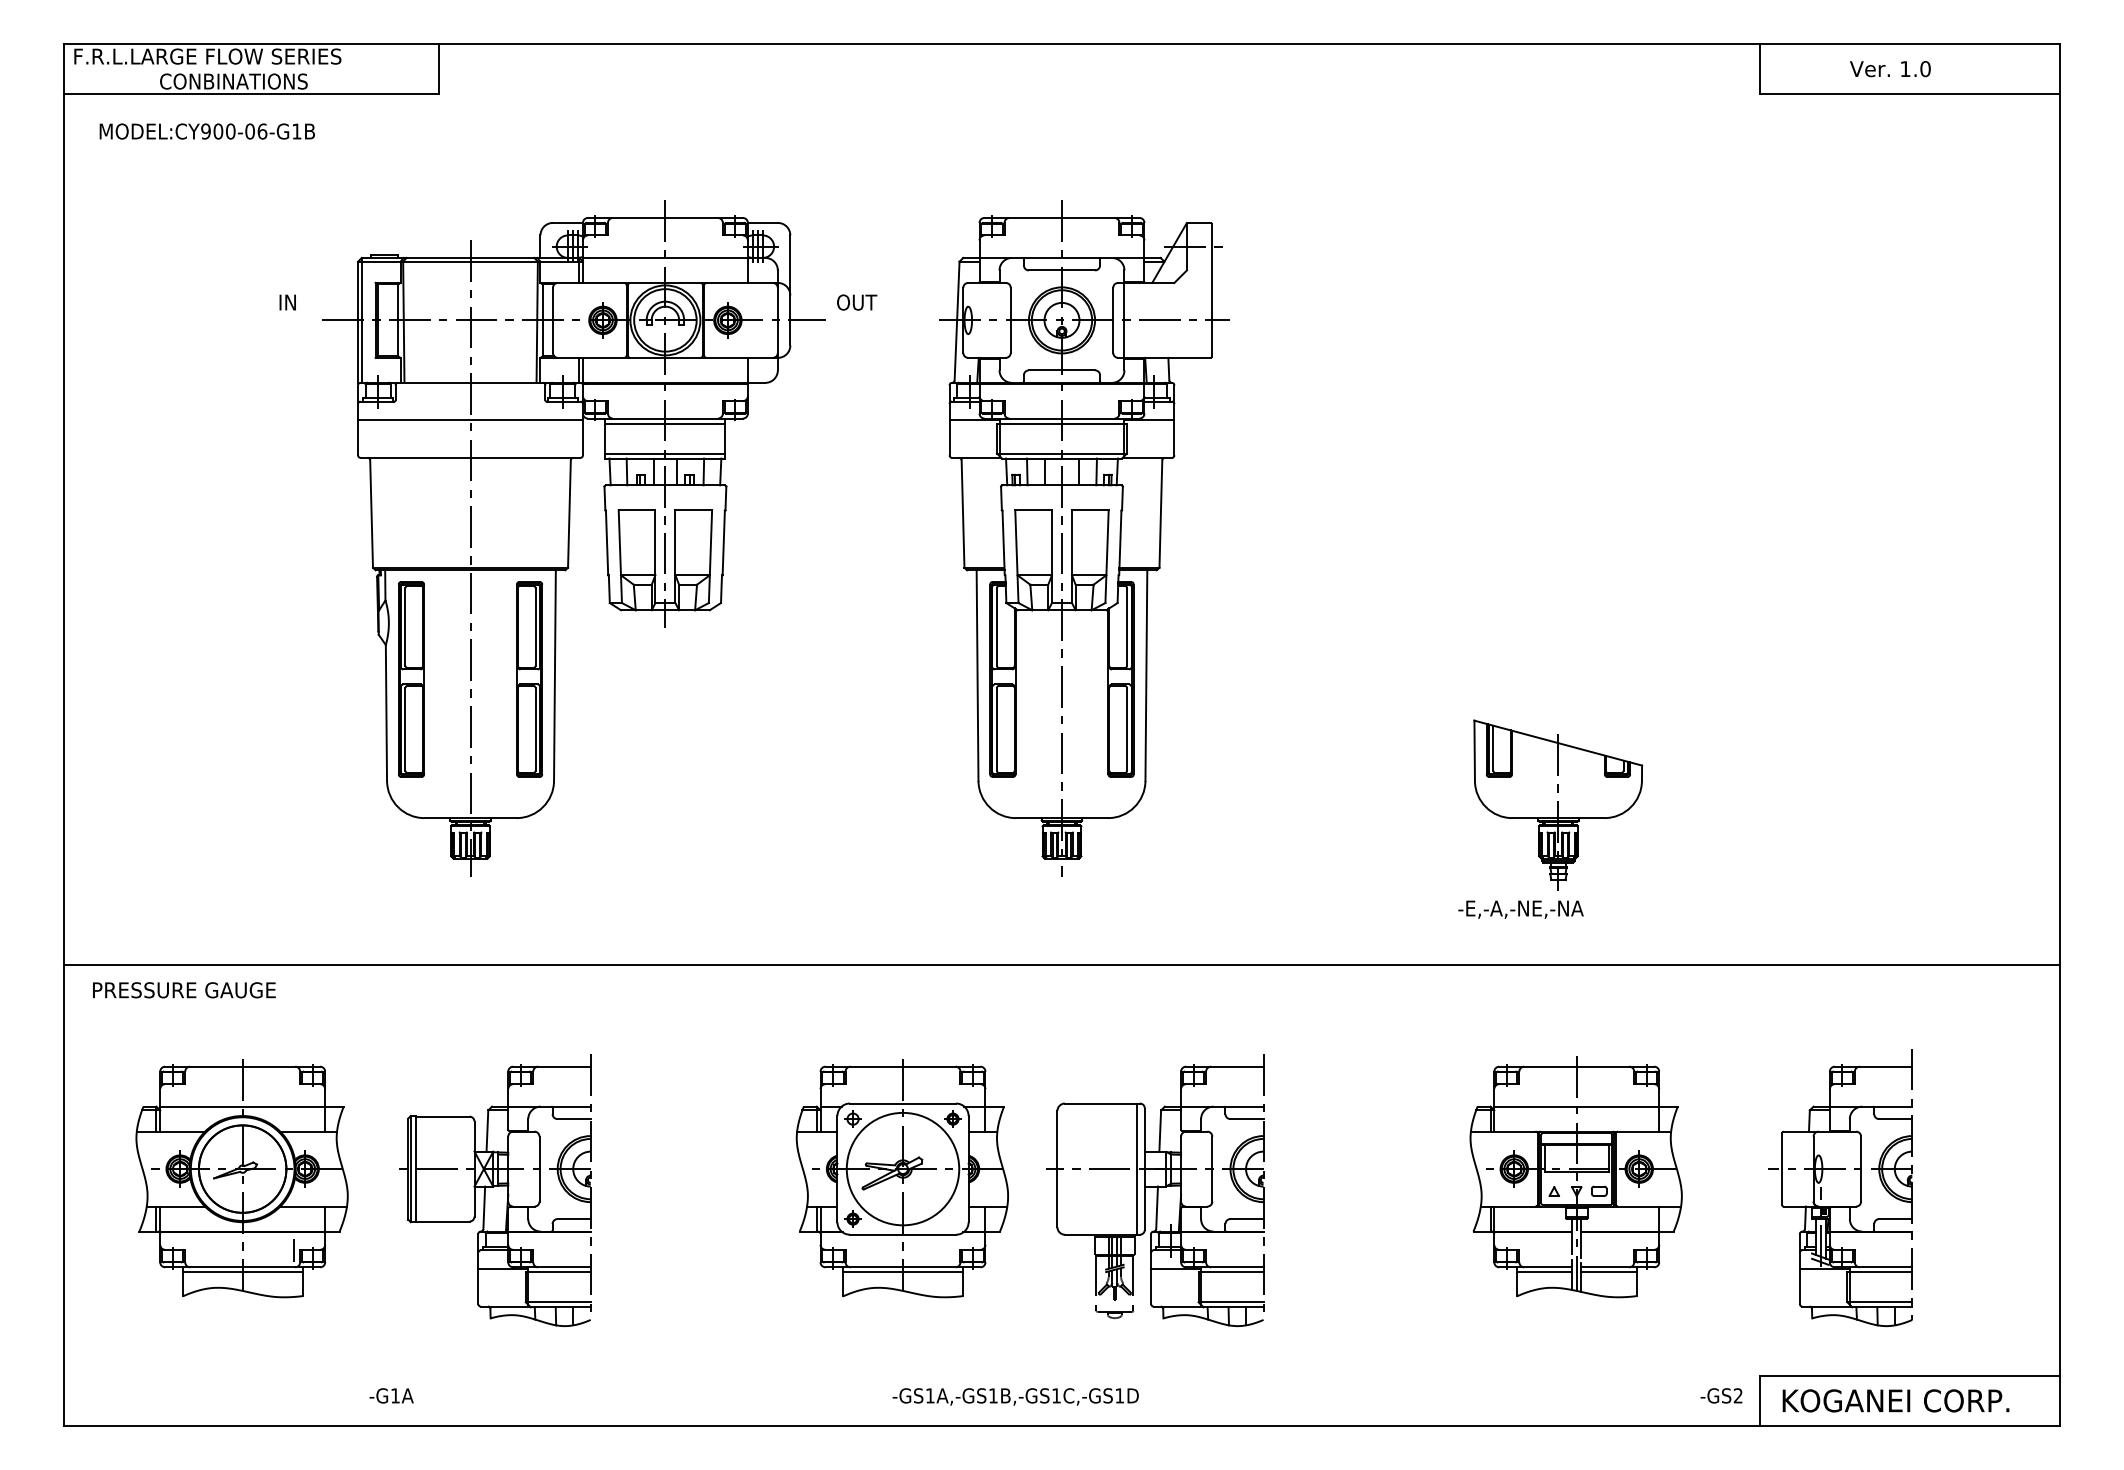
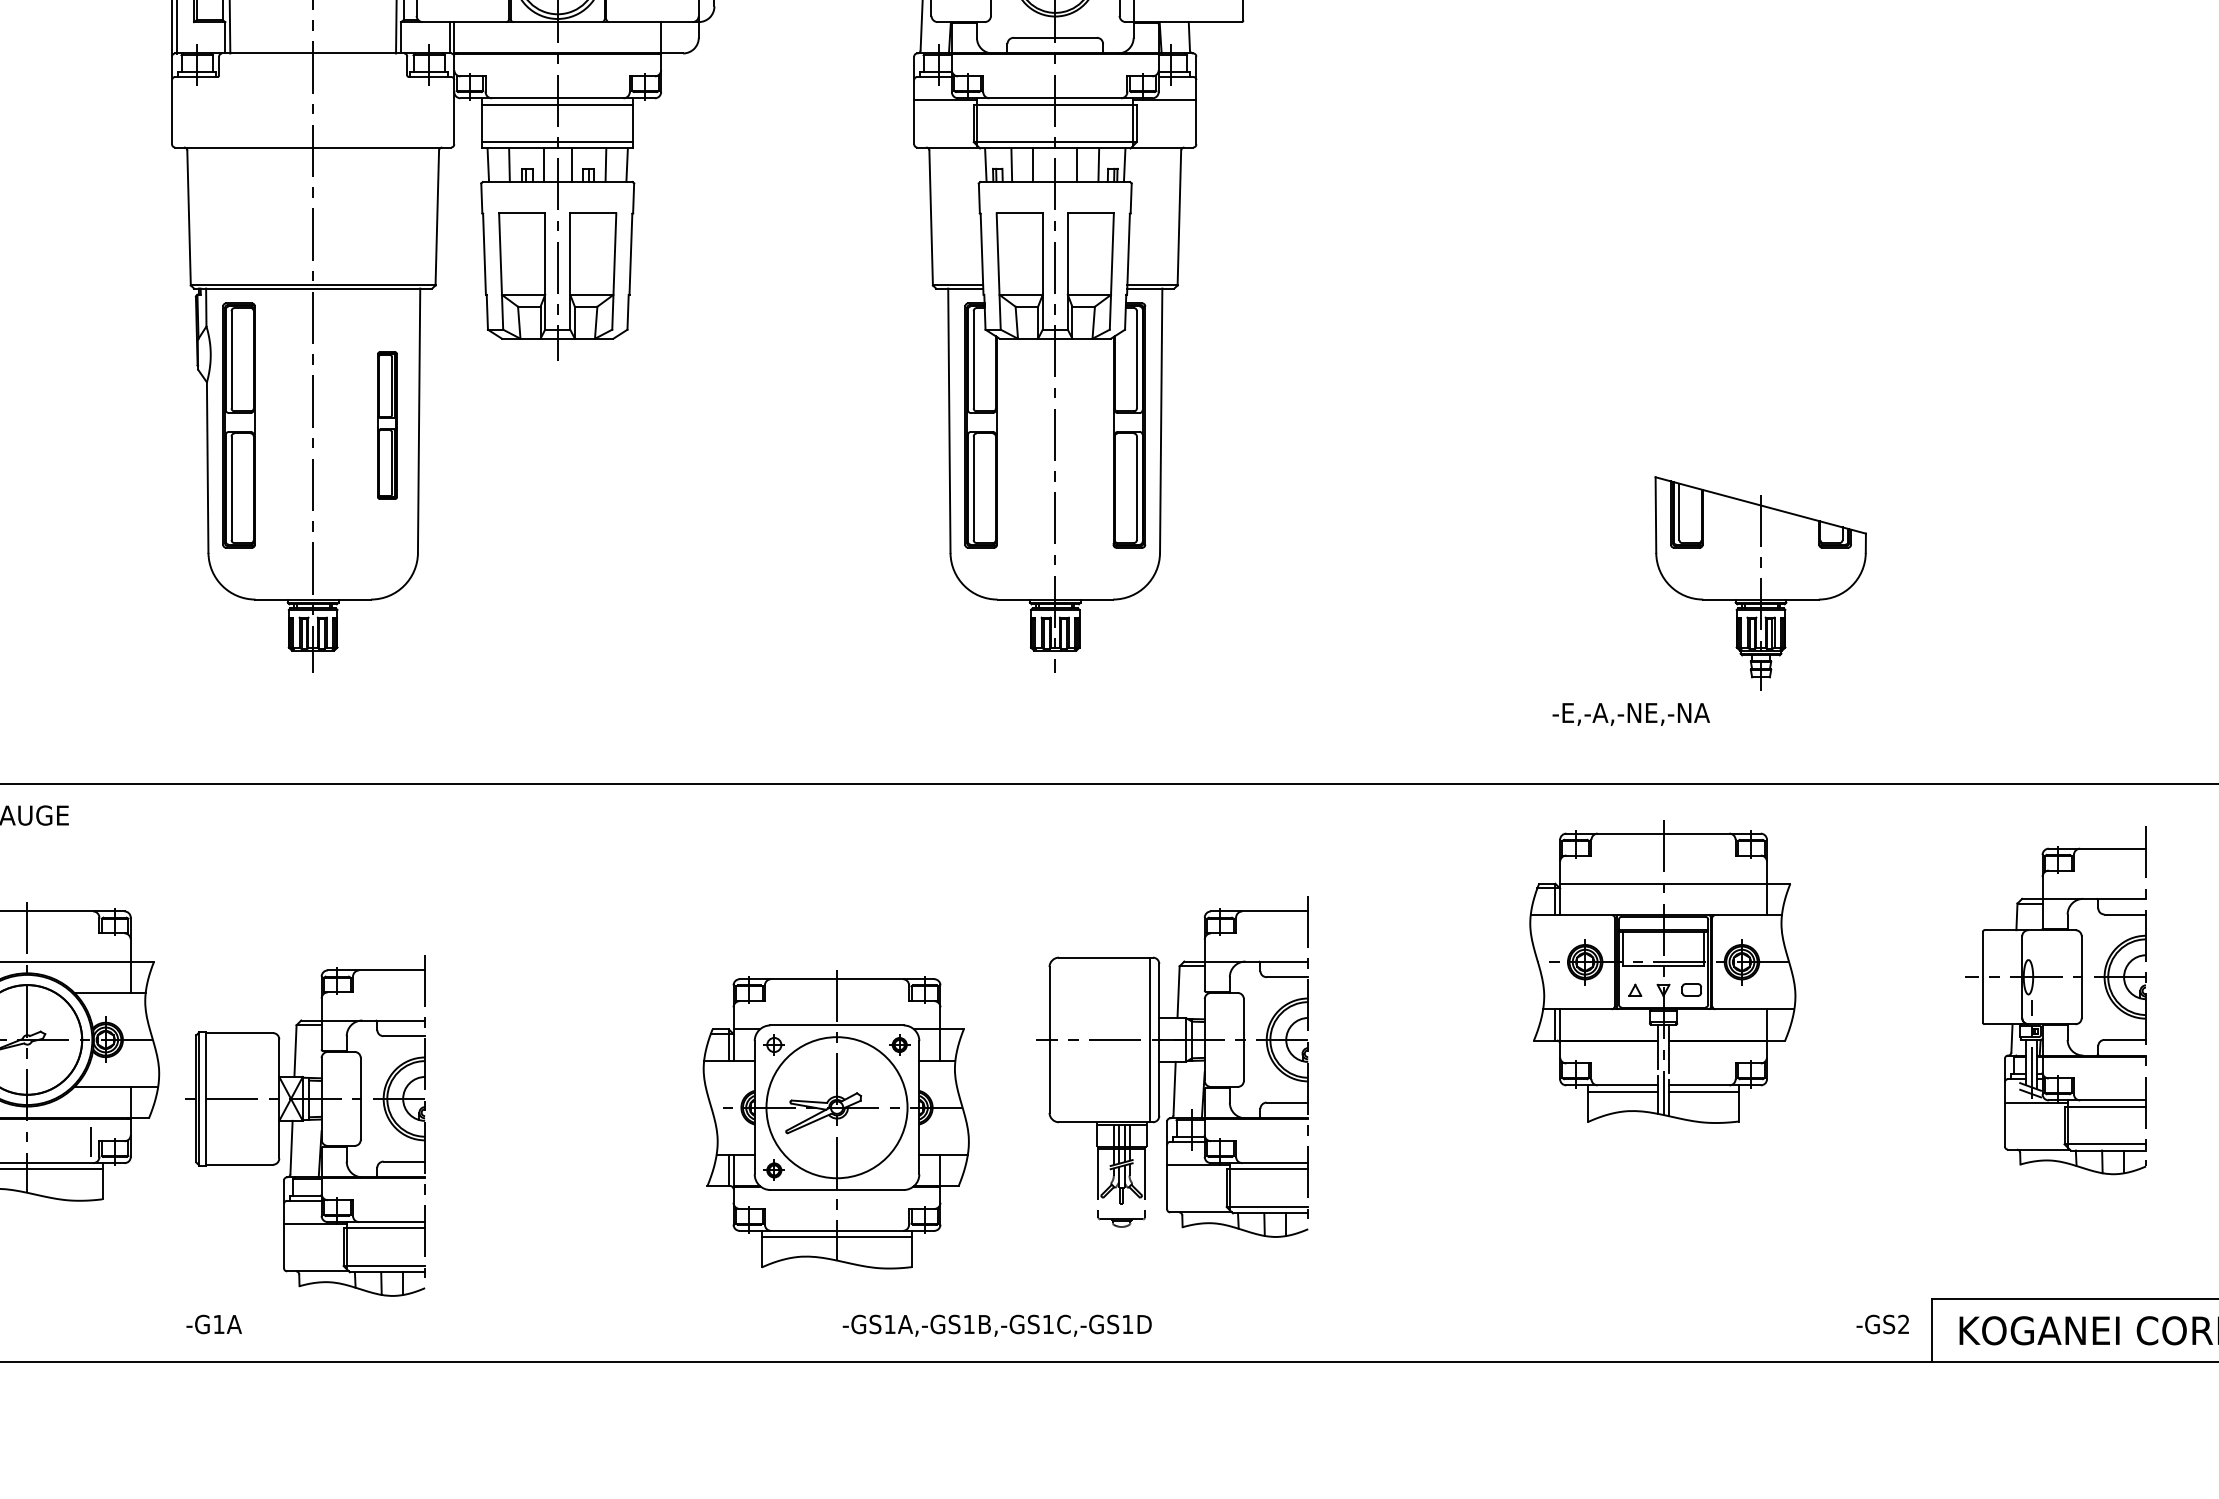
line: (470, 420) -> (313, 100), removed
part: (529, 679) -> (387, 425), size x0.6
part: (1558, 804) -> (1761, 582), moved
part: (1575, 1177) -> (1661, 972), moved
part: (901, 1178) -> (835, 1119), moved
part: (1840, 1187) -> (2055, 1000), moved
part: (495, 1190) -> (305, 1125), moved

